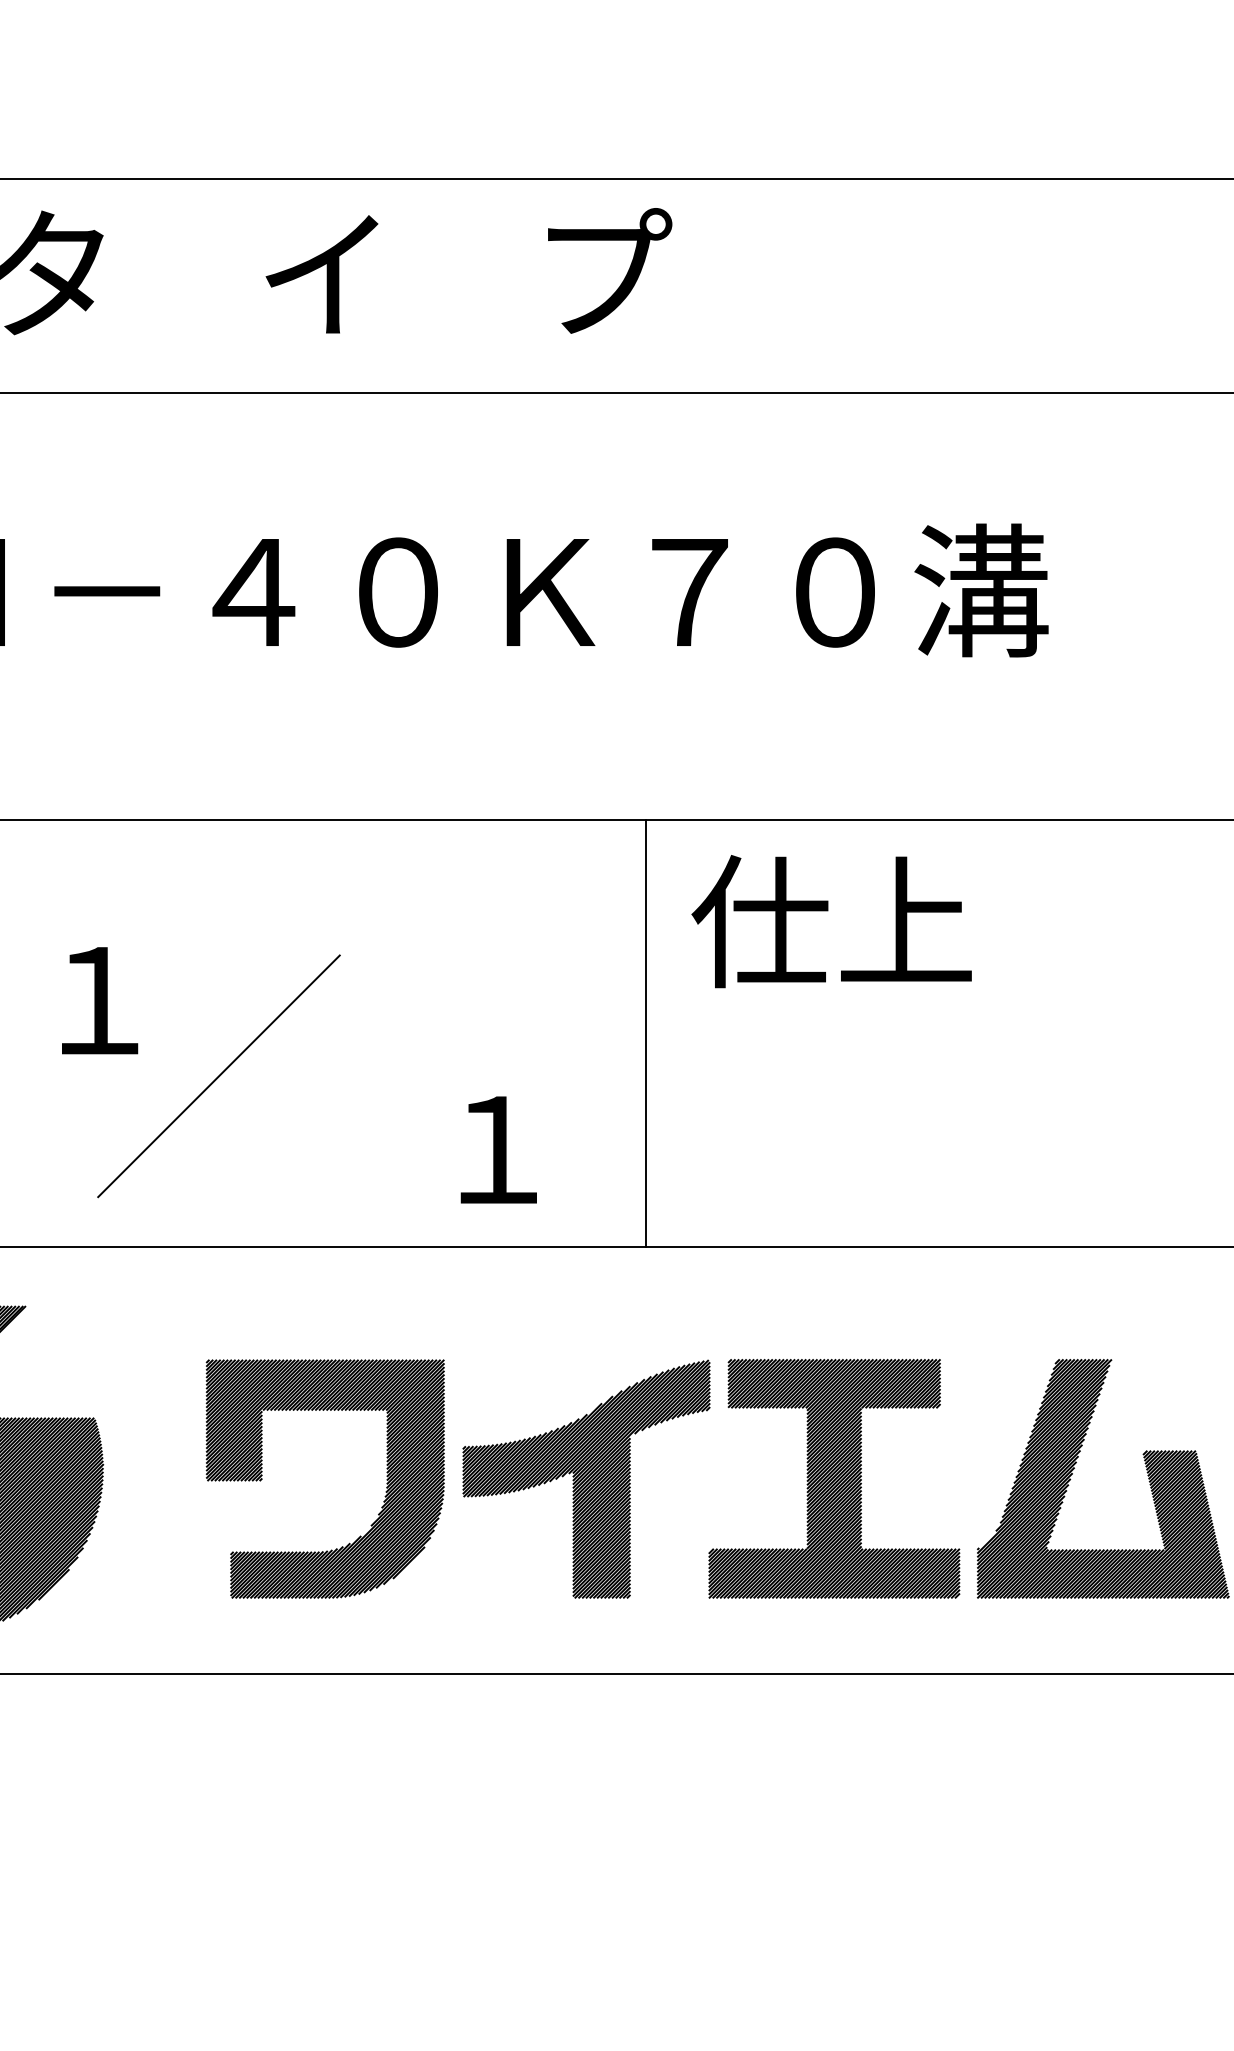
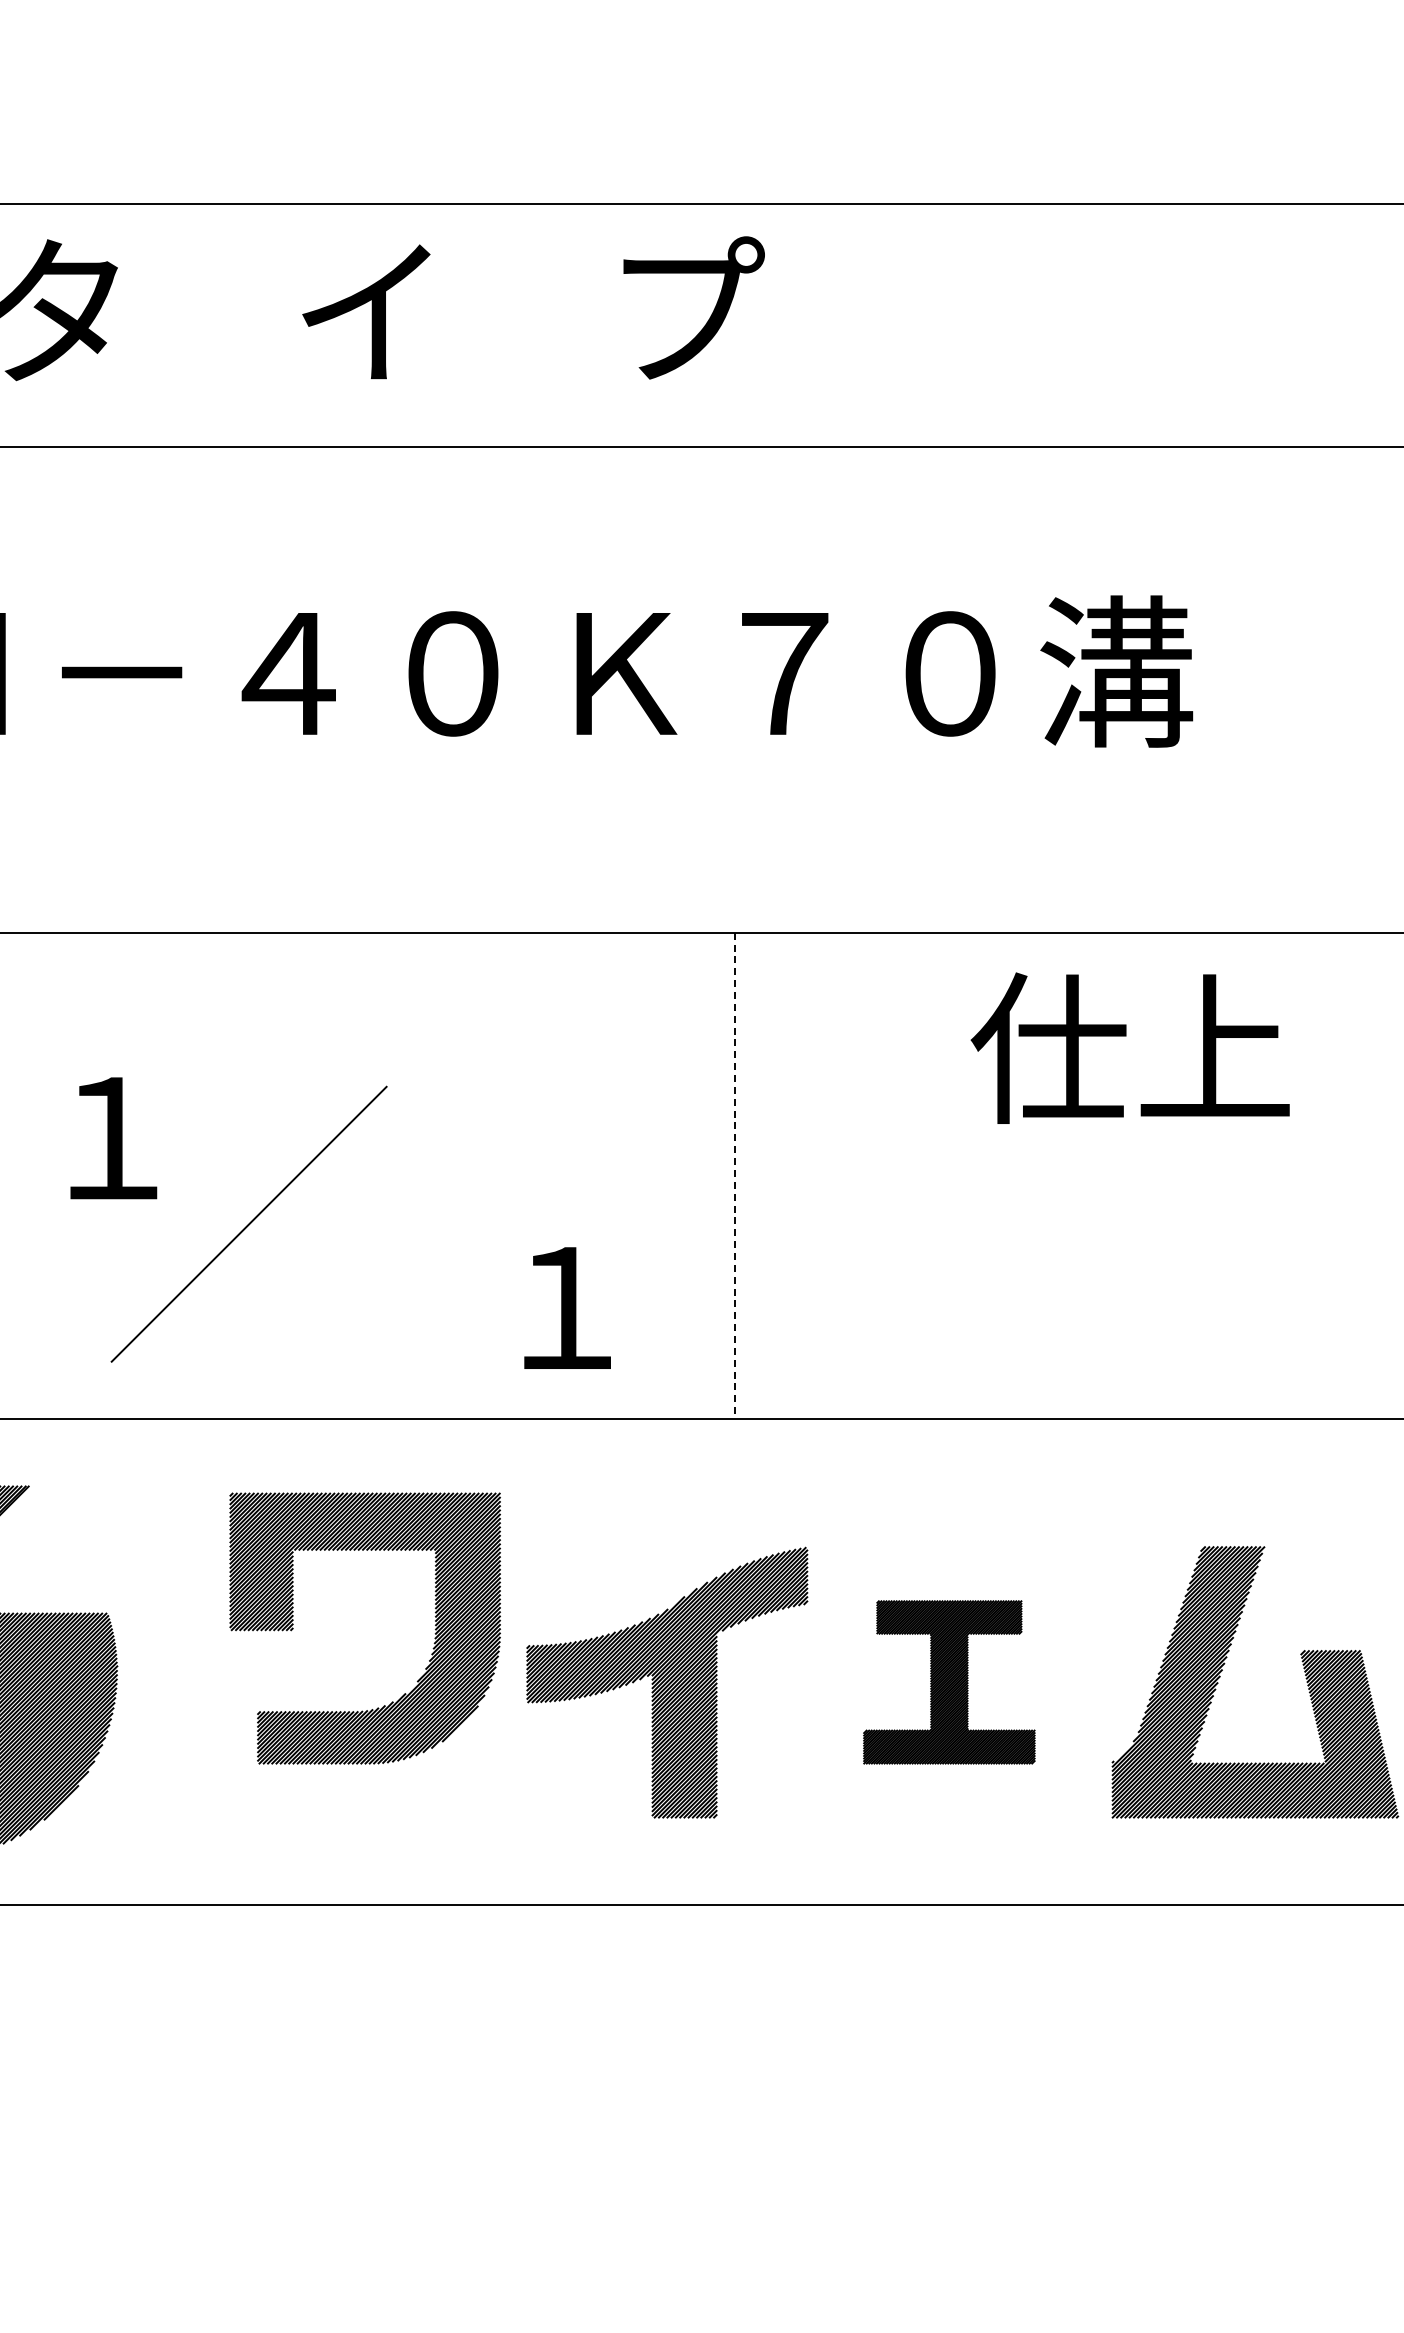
text: (831, 920) -> (1129, 1047), moved
line: (646, 1033) -> (735, 1175), solid -> dashed
part: (834, 1479) -> (949, 1682), size x0.6
part: (386, 1483) -> (434, 1633), moved

